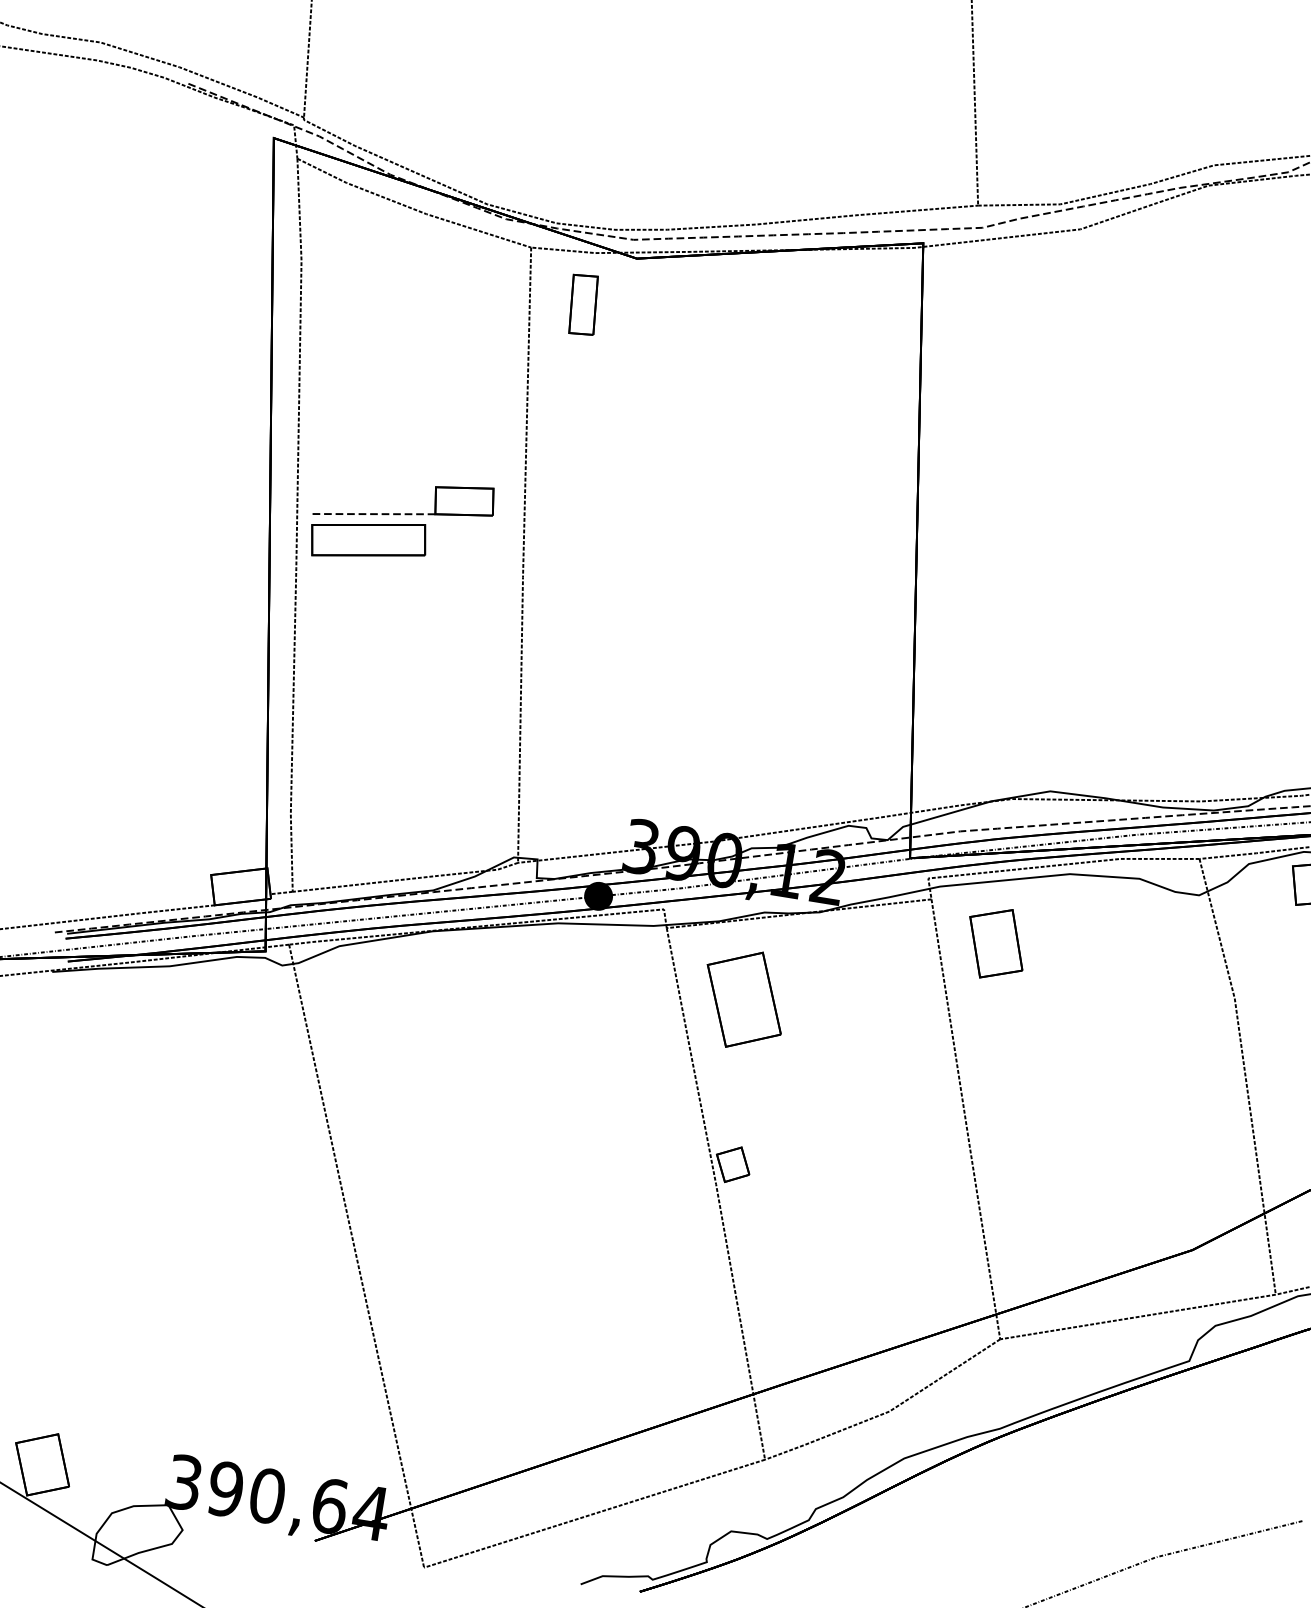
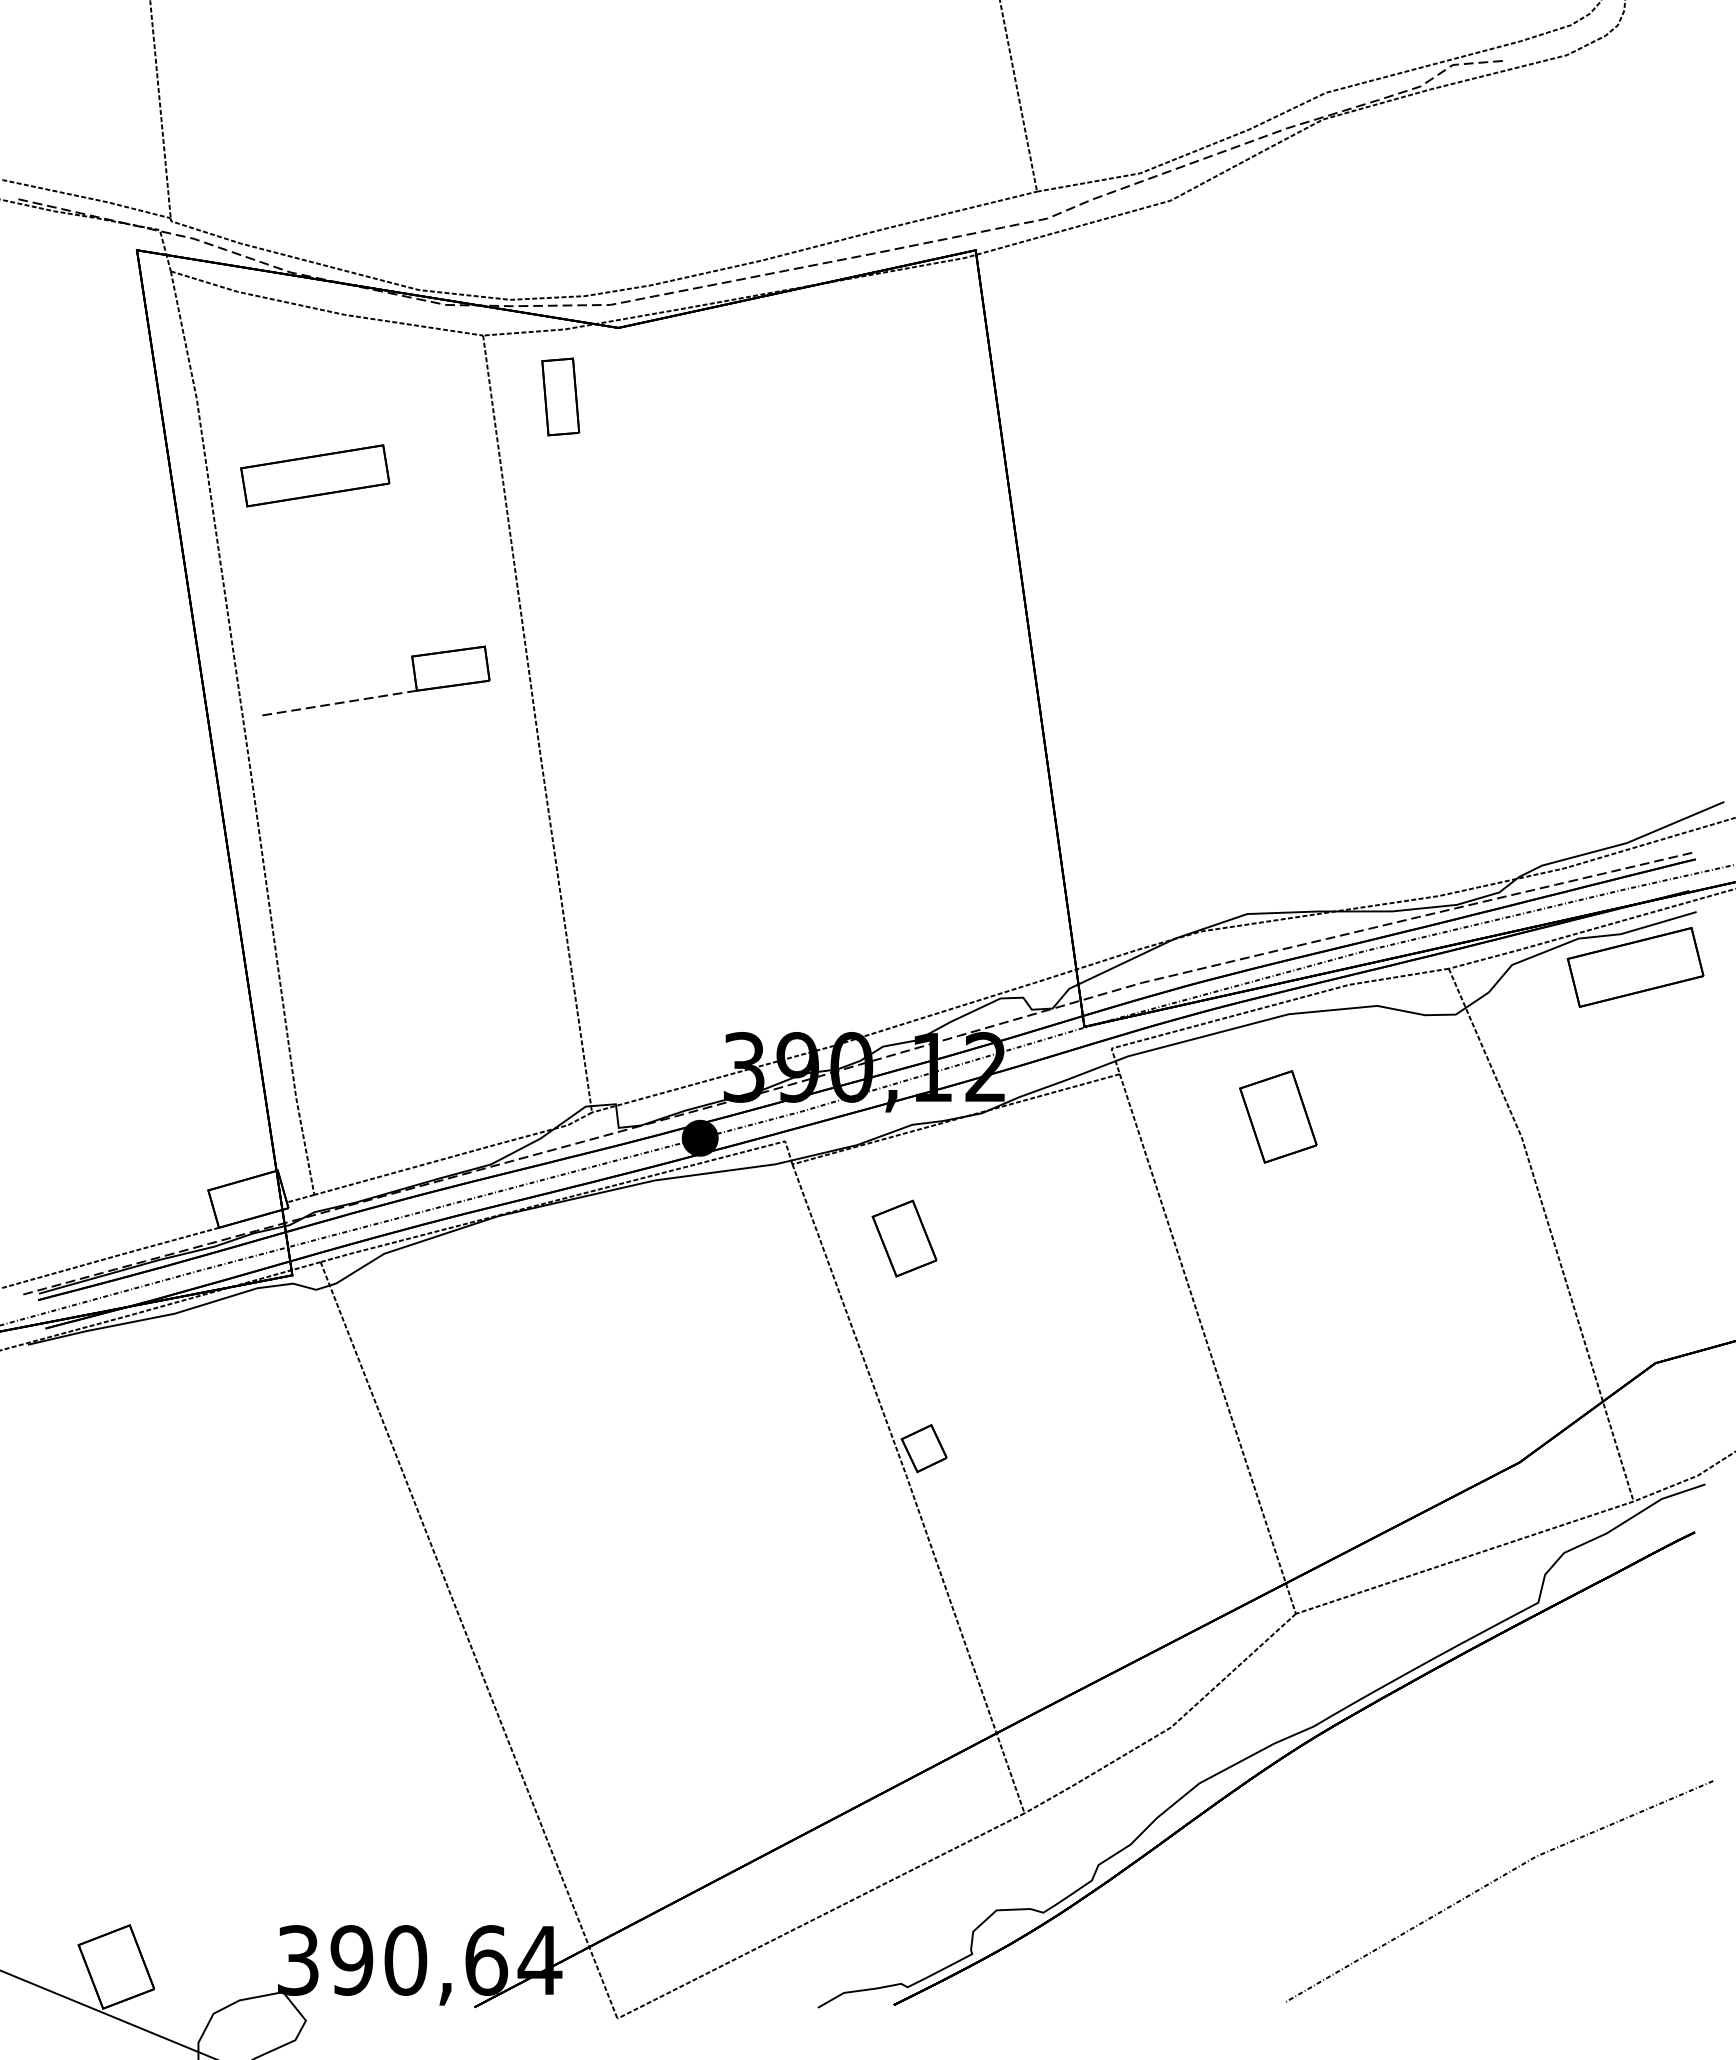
part: (368, 539) -> (315, 475), moved
part: (996, 943) -> (1278, 1116), moved
part: (744, 999) -> (904, 1238), size x0.6

